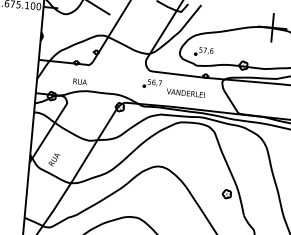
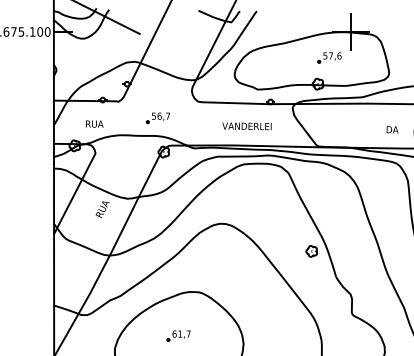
part: (203, 51) -> (329, 57), moved
text: (80, 81) -> (94, 123), moved
part: (152, 84) -> (157, 118), moved
text: (54, 159) -> (102, 209), moved

